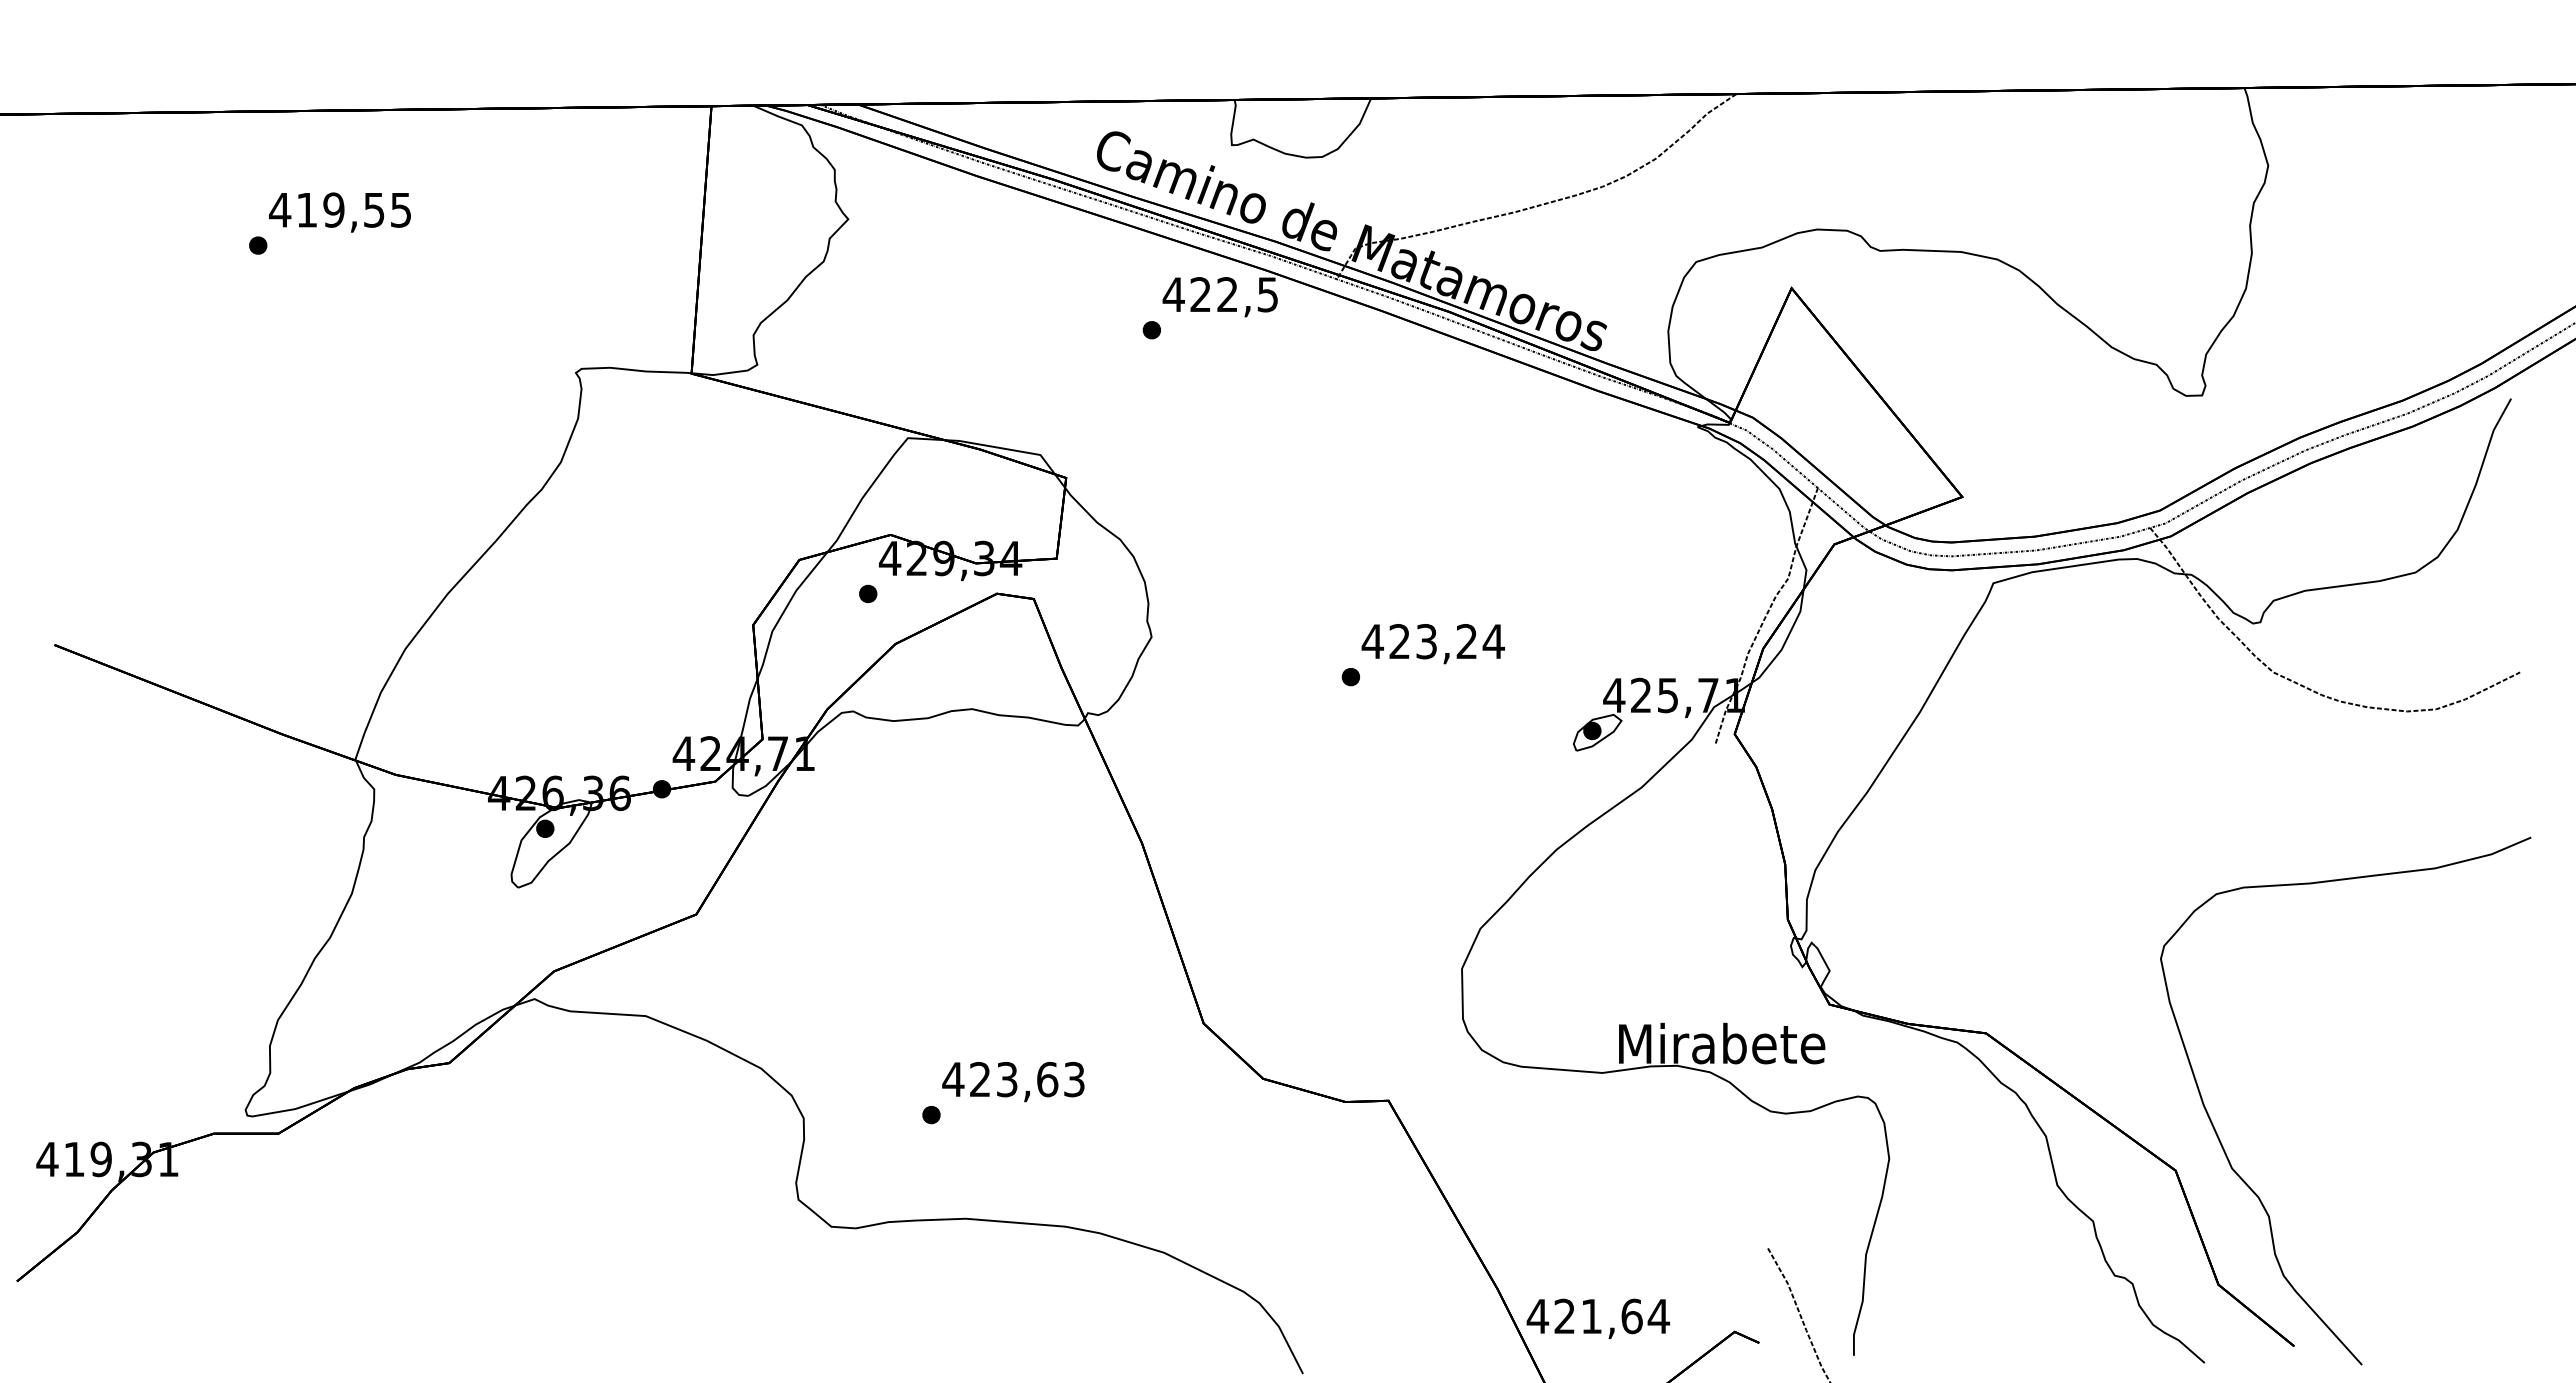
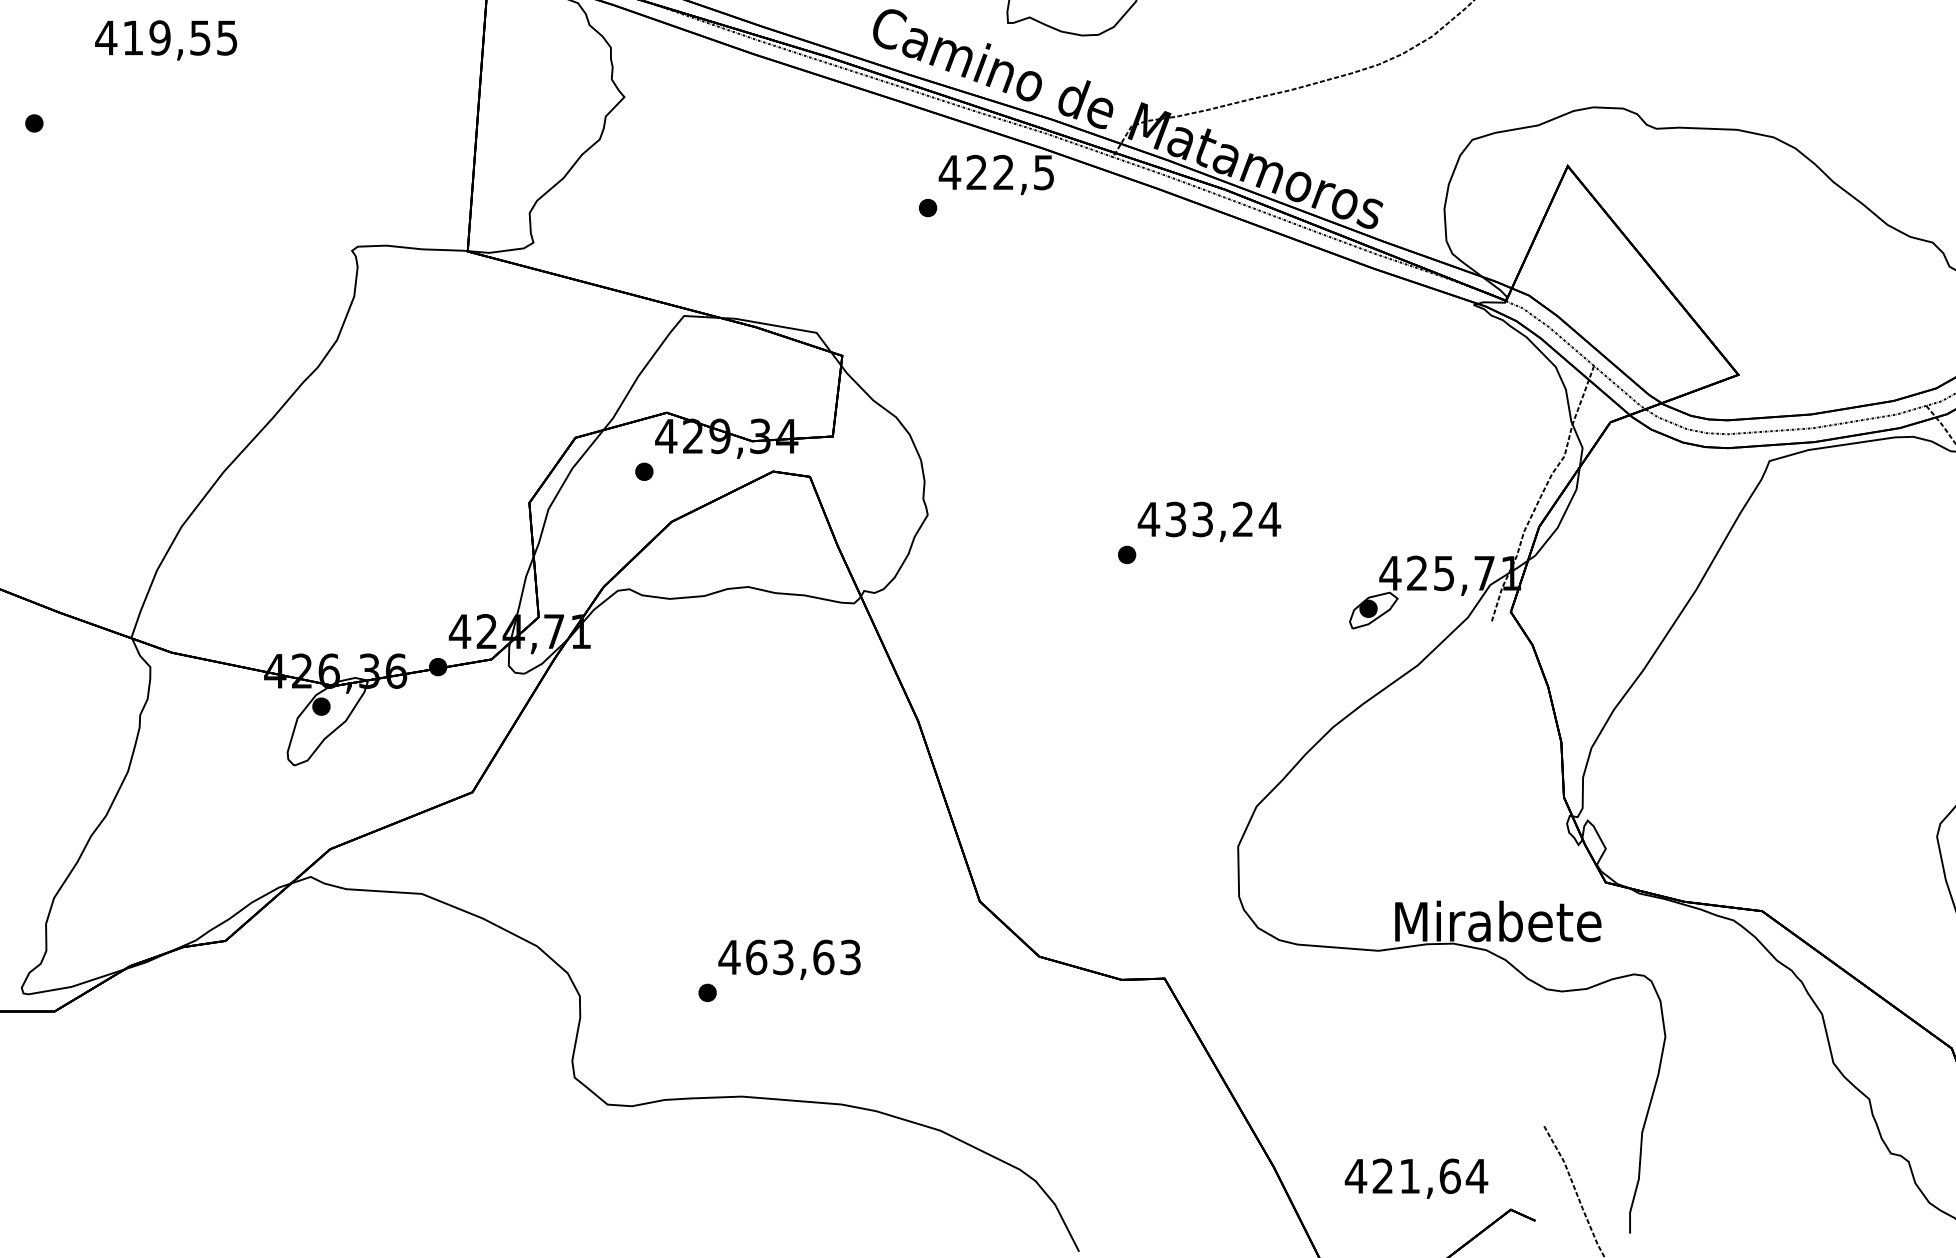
text: (339, 212) -> (165, 40), moved
text: (1399, 641) -> (1175, 519), 423,24 -> 433,24
text: (980, 1079) -> (756, 957), 423,63 -> 463,63
text: (1597, 1318) -> (1415, 1178), moved

